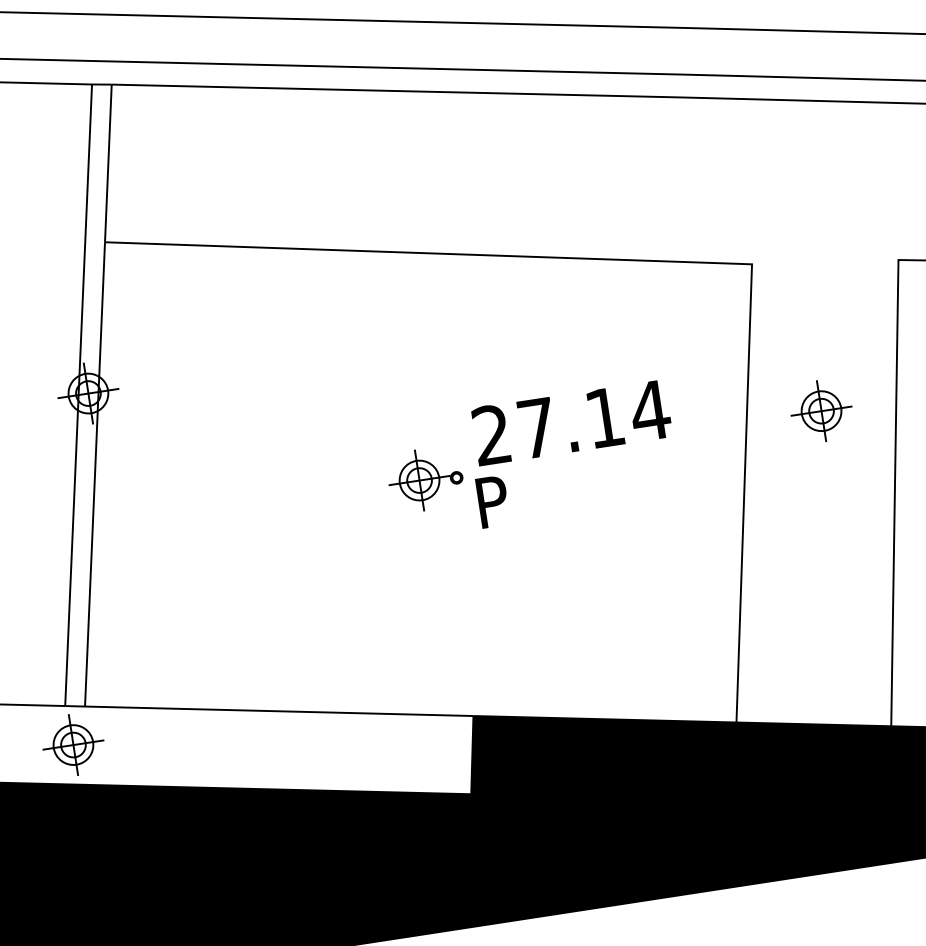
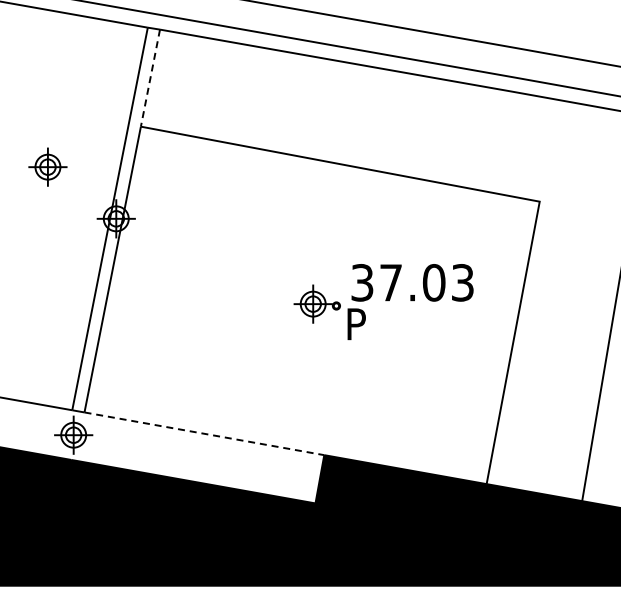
line: (108, 163) -> (150, 78), solid -> dashed
part: (820, 410) -> (568, 298), removed
text: (570, 422) -> (412, 282), 27.14 -> 37.03
line: (279, 710) -> (204, 433), solid -> dashed

